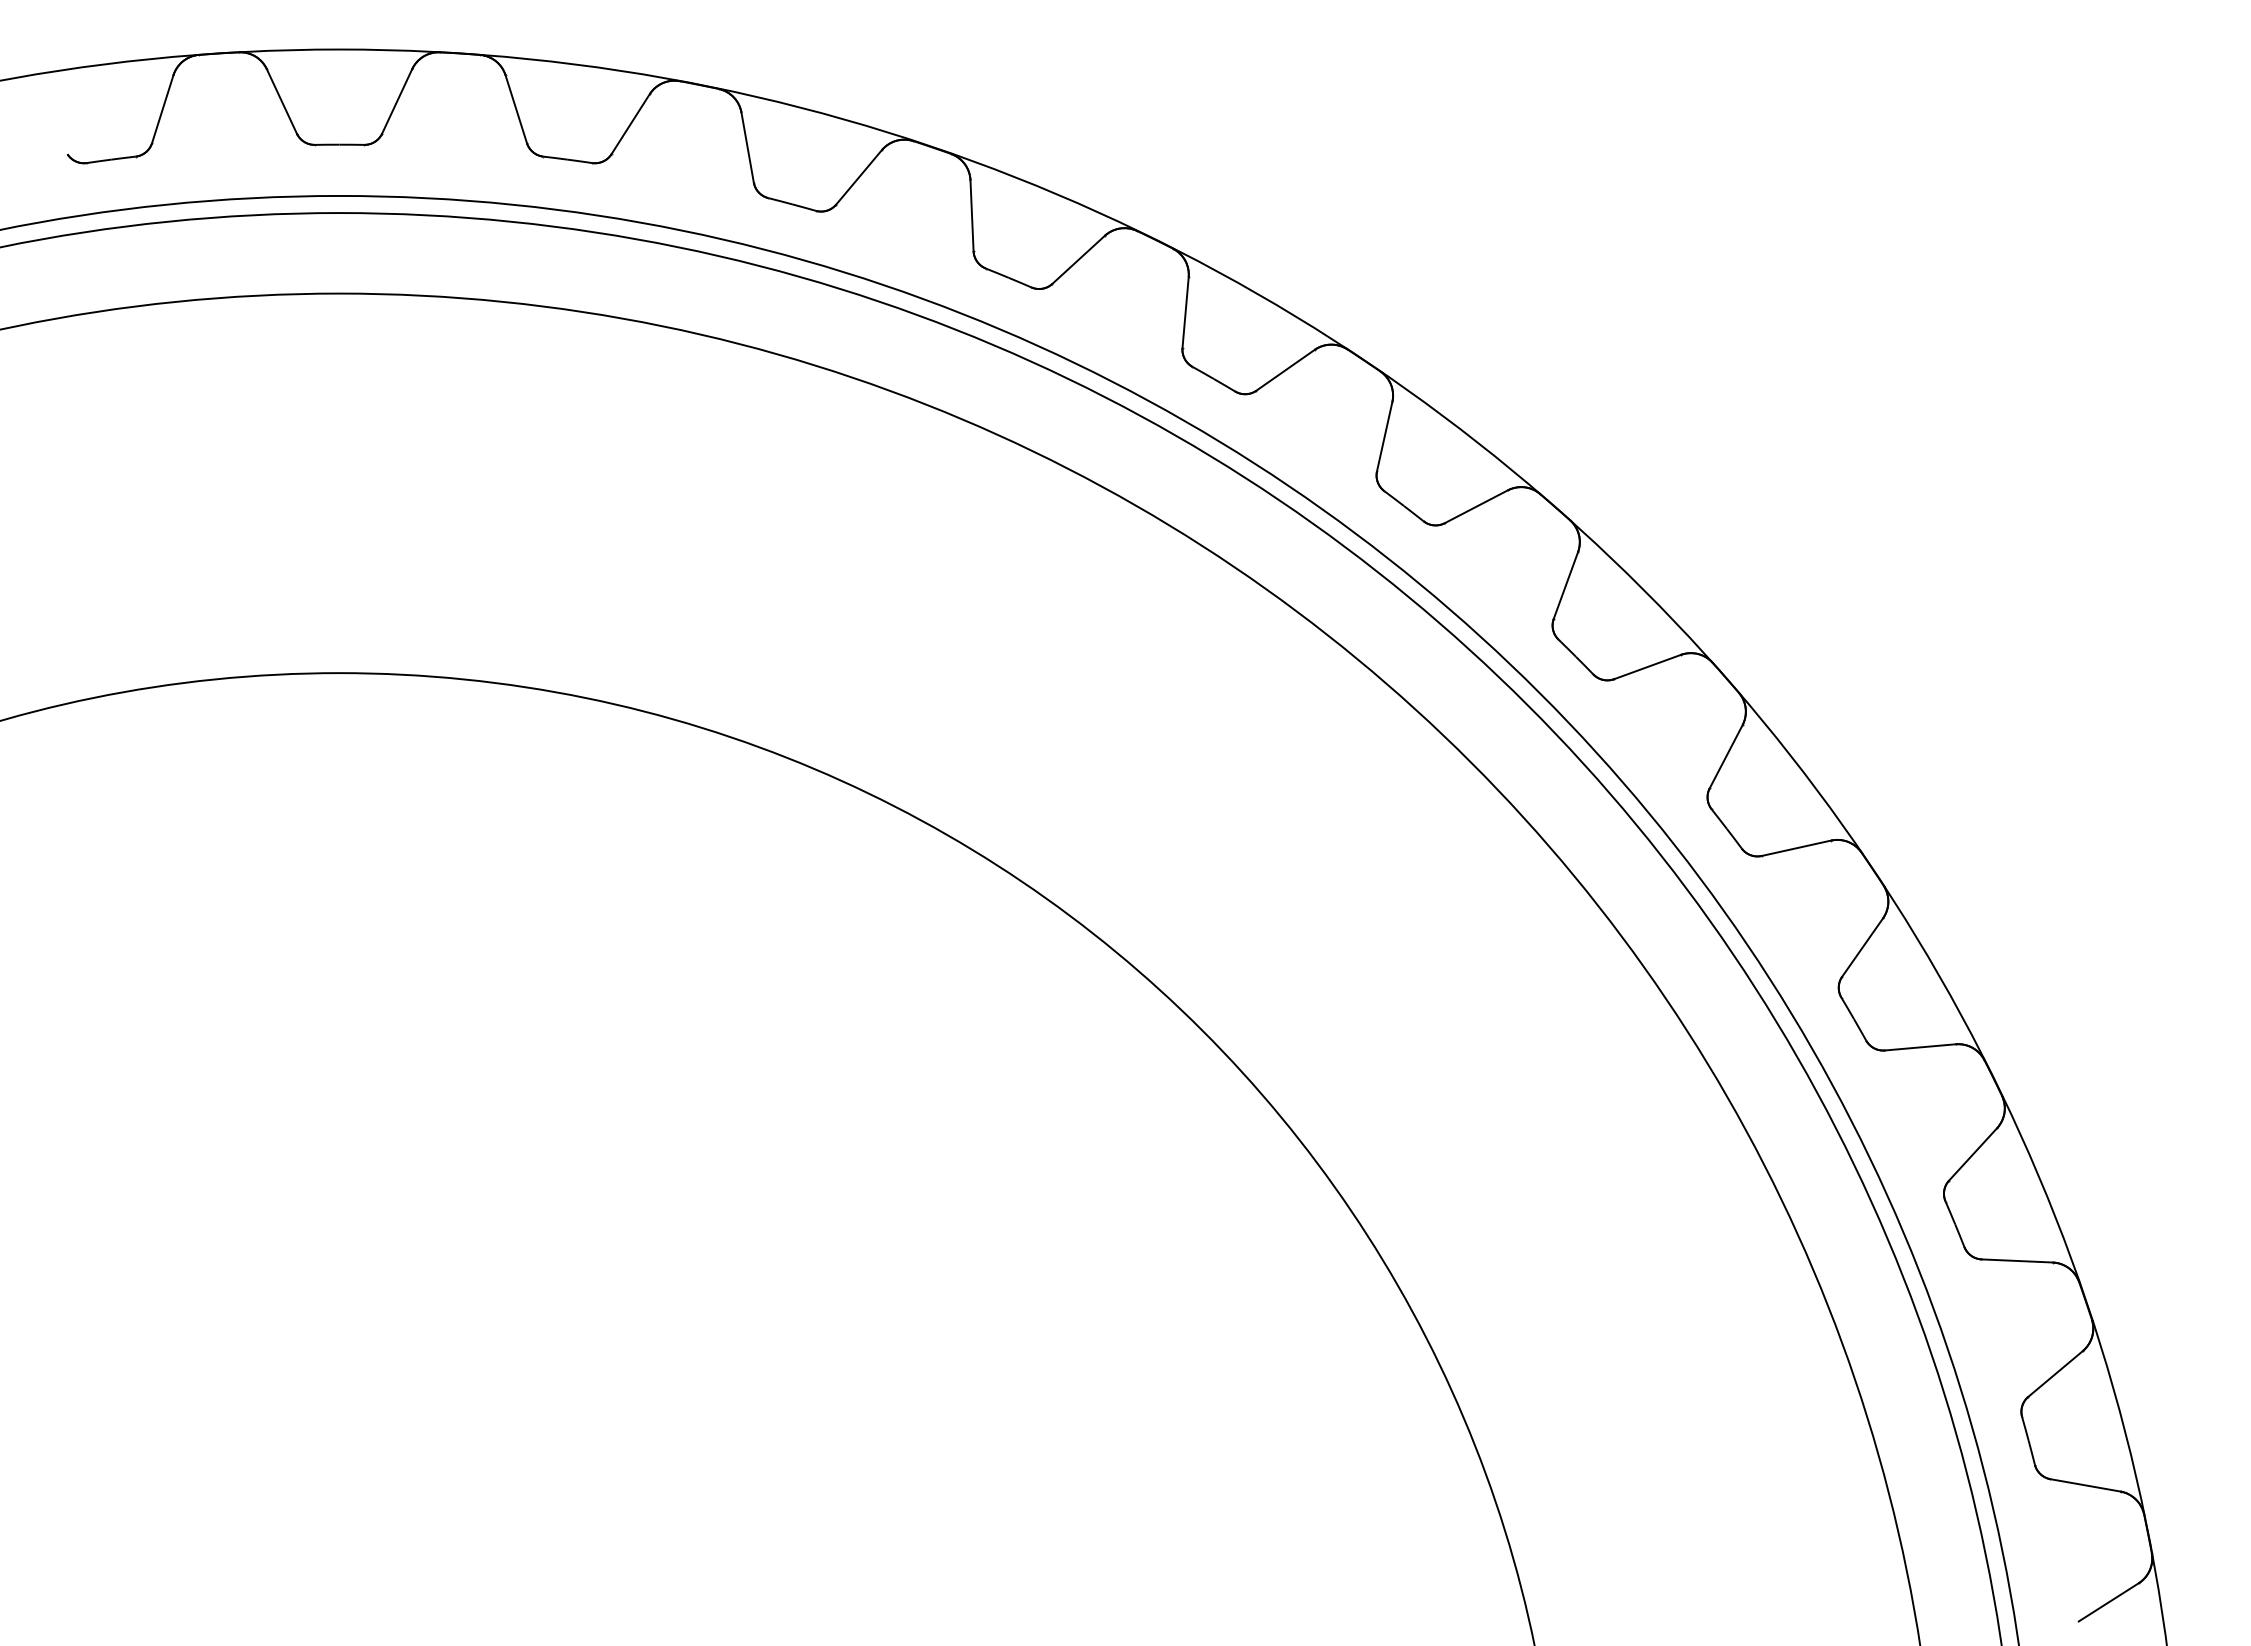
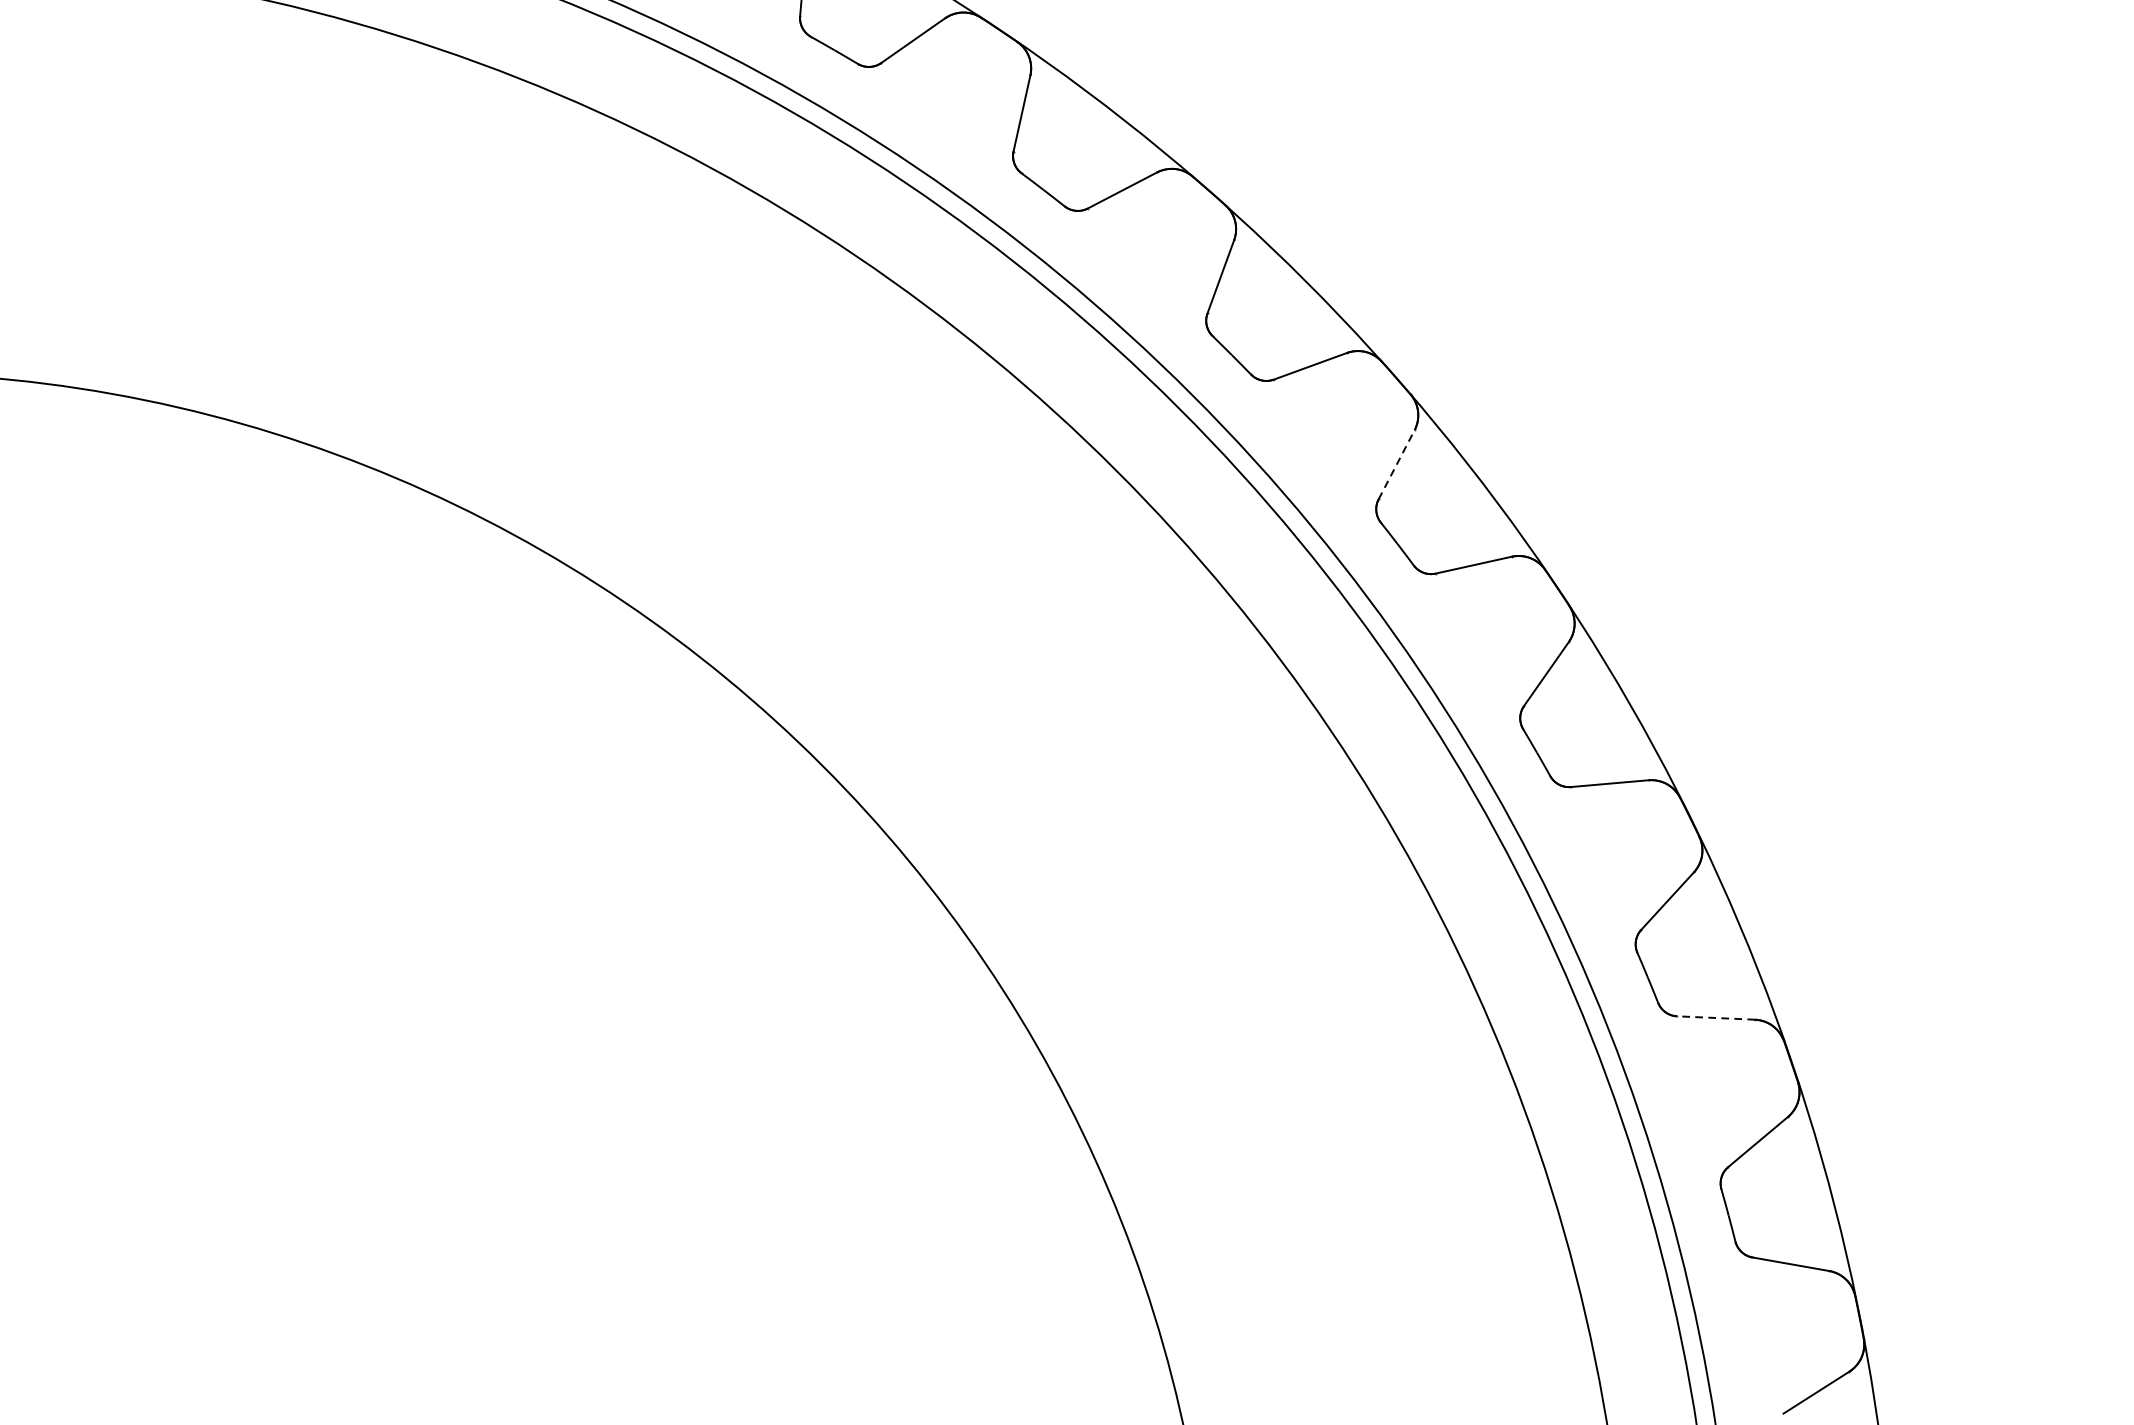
line: (1726, 756) -> (1397, 464), solid -> dashed
line: (2017, 1260) -> (1716, 1017), solid -> dashed

